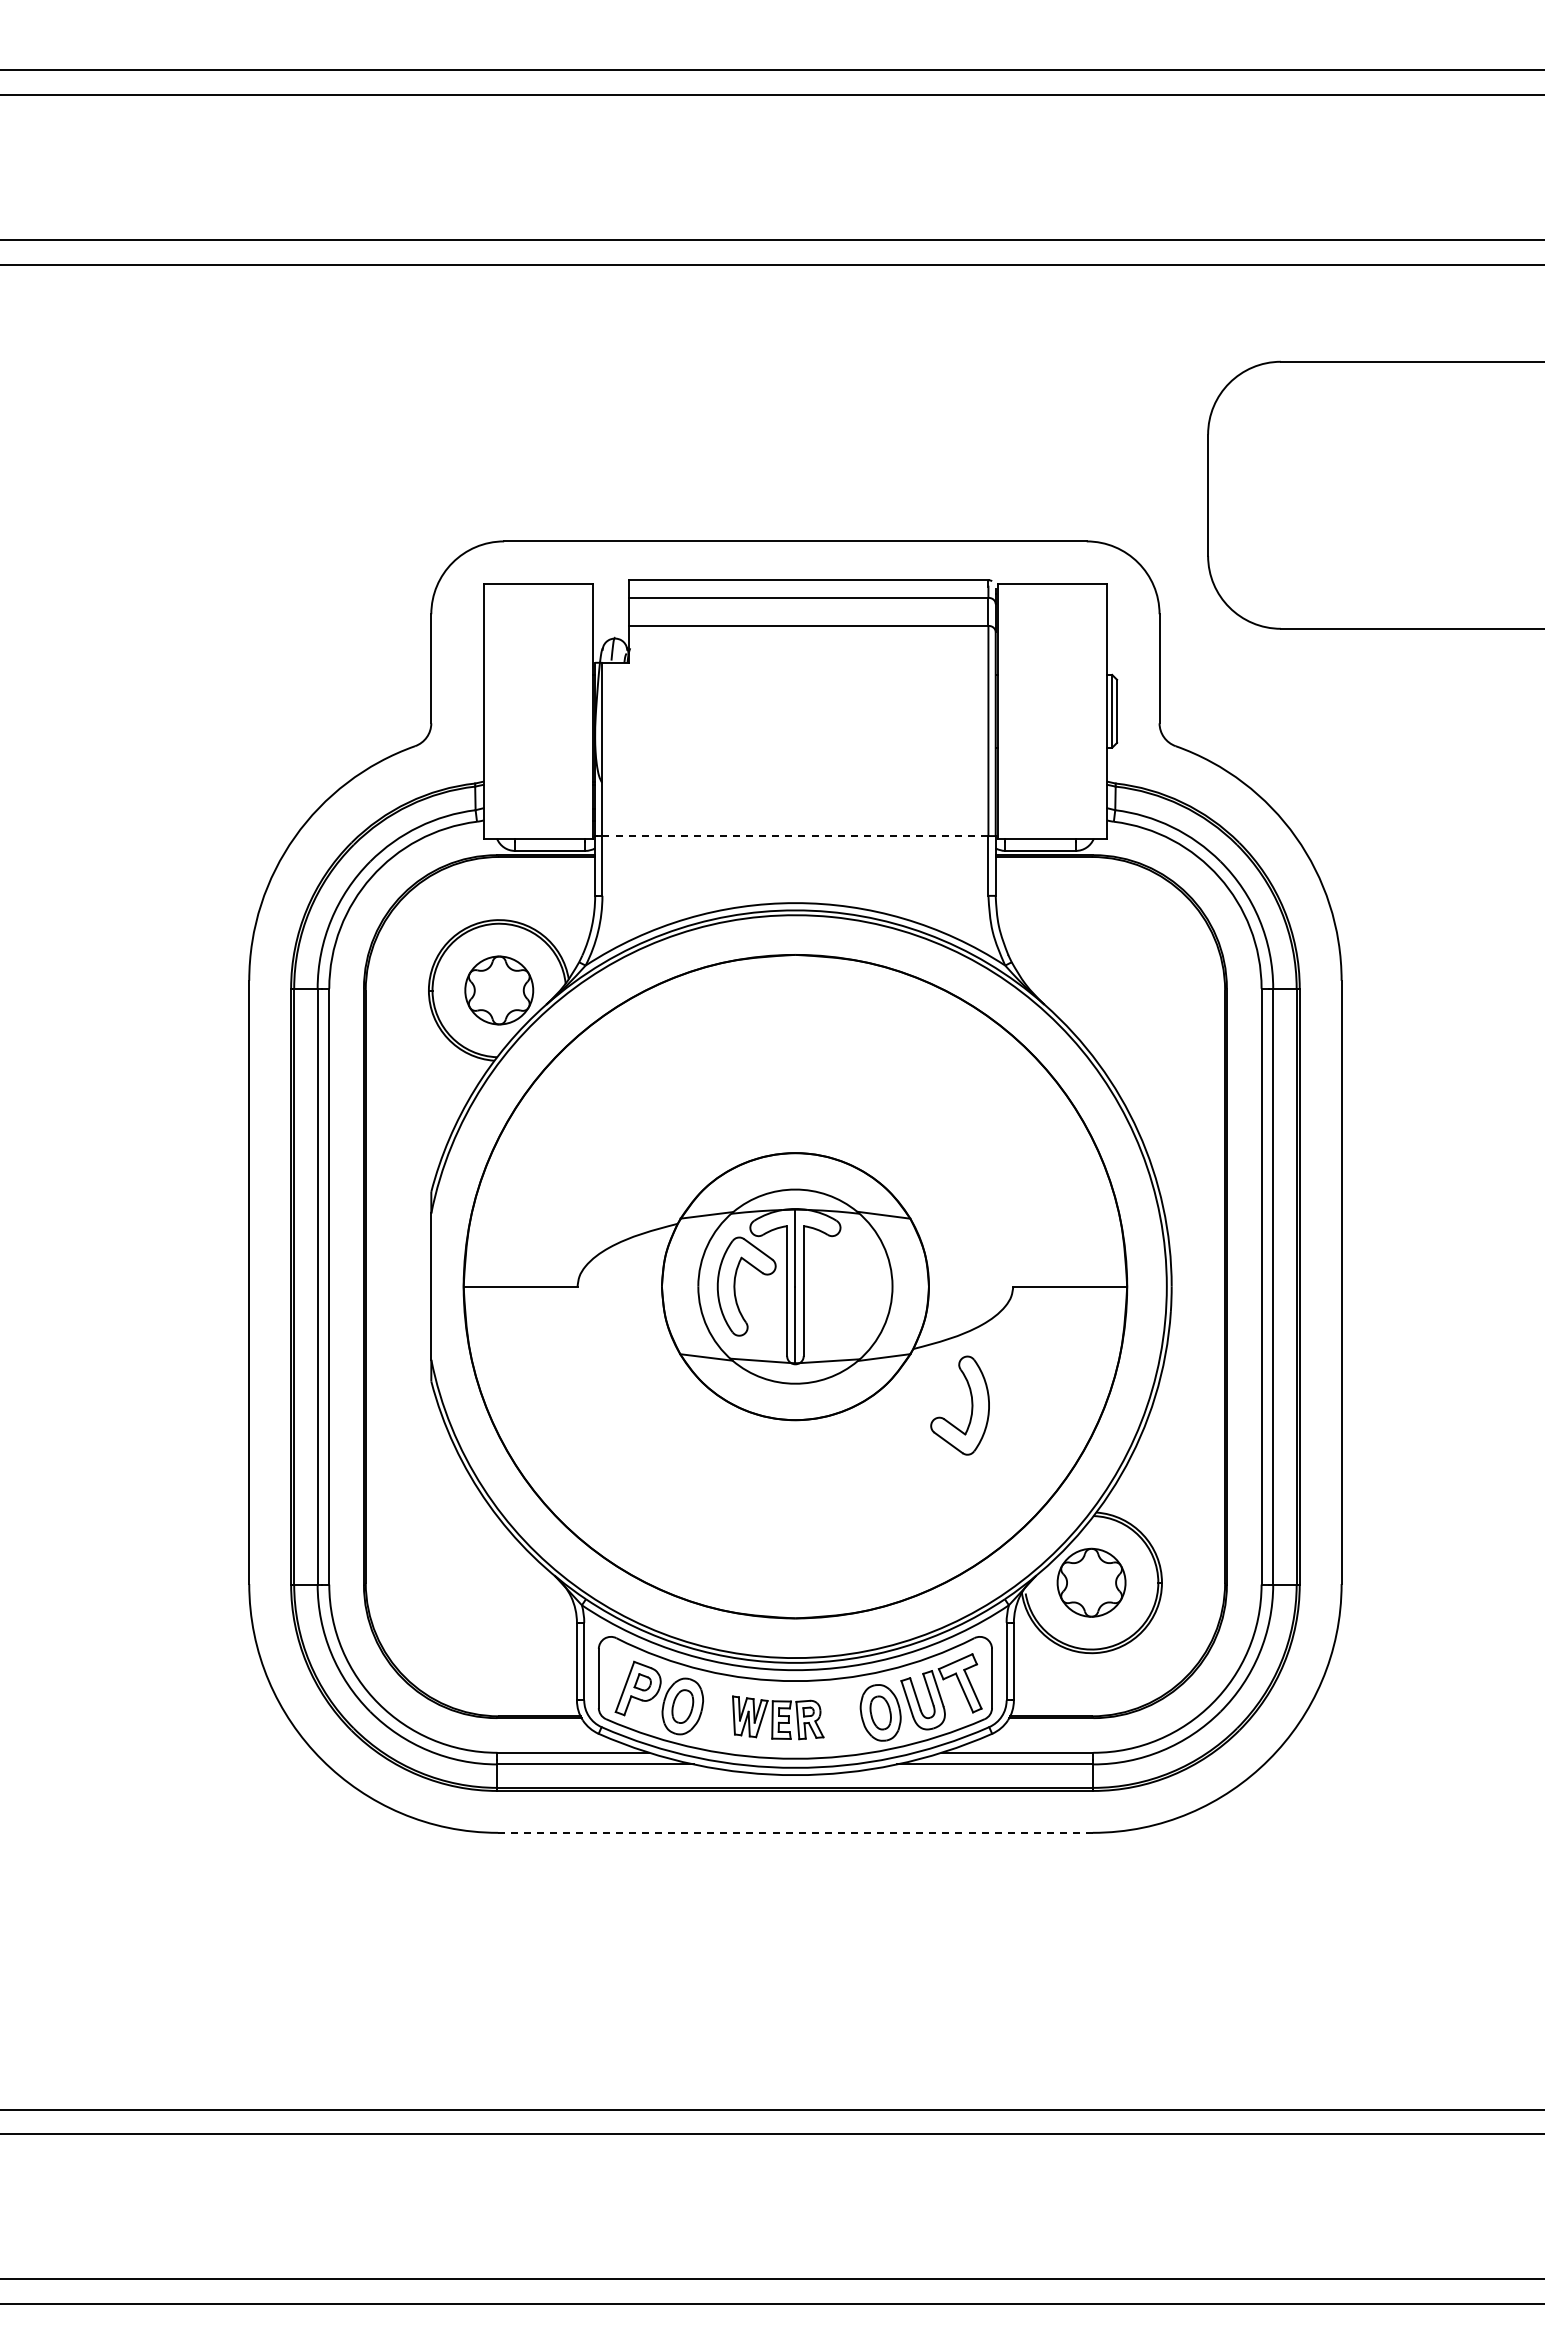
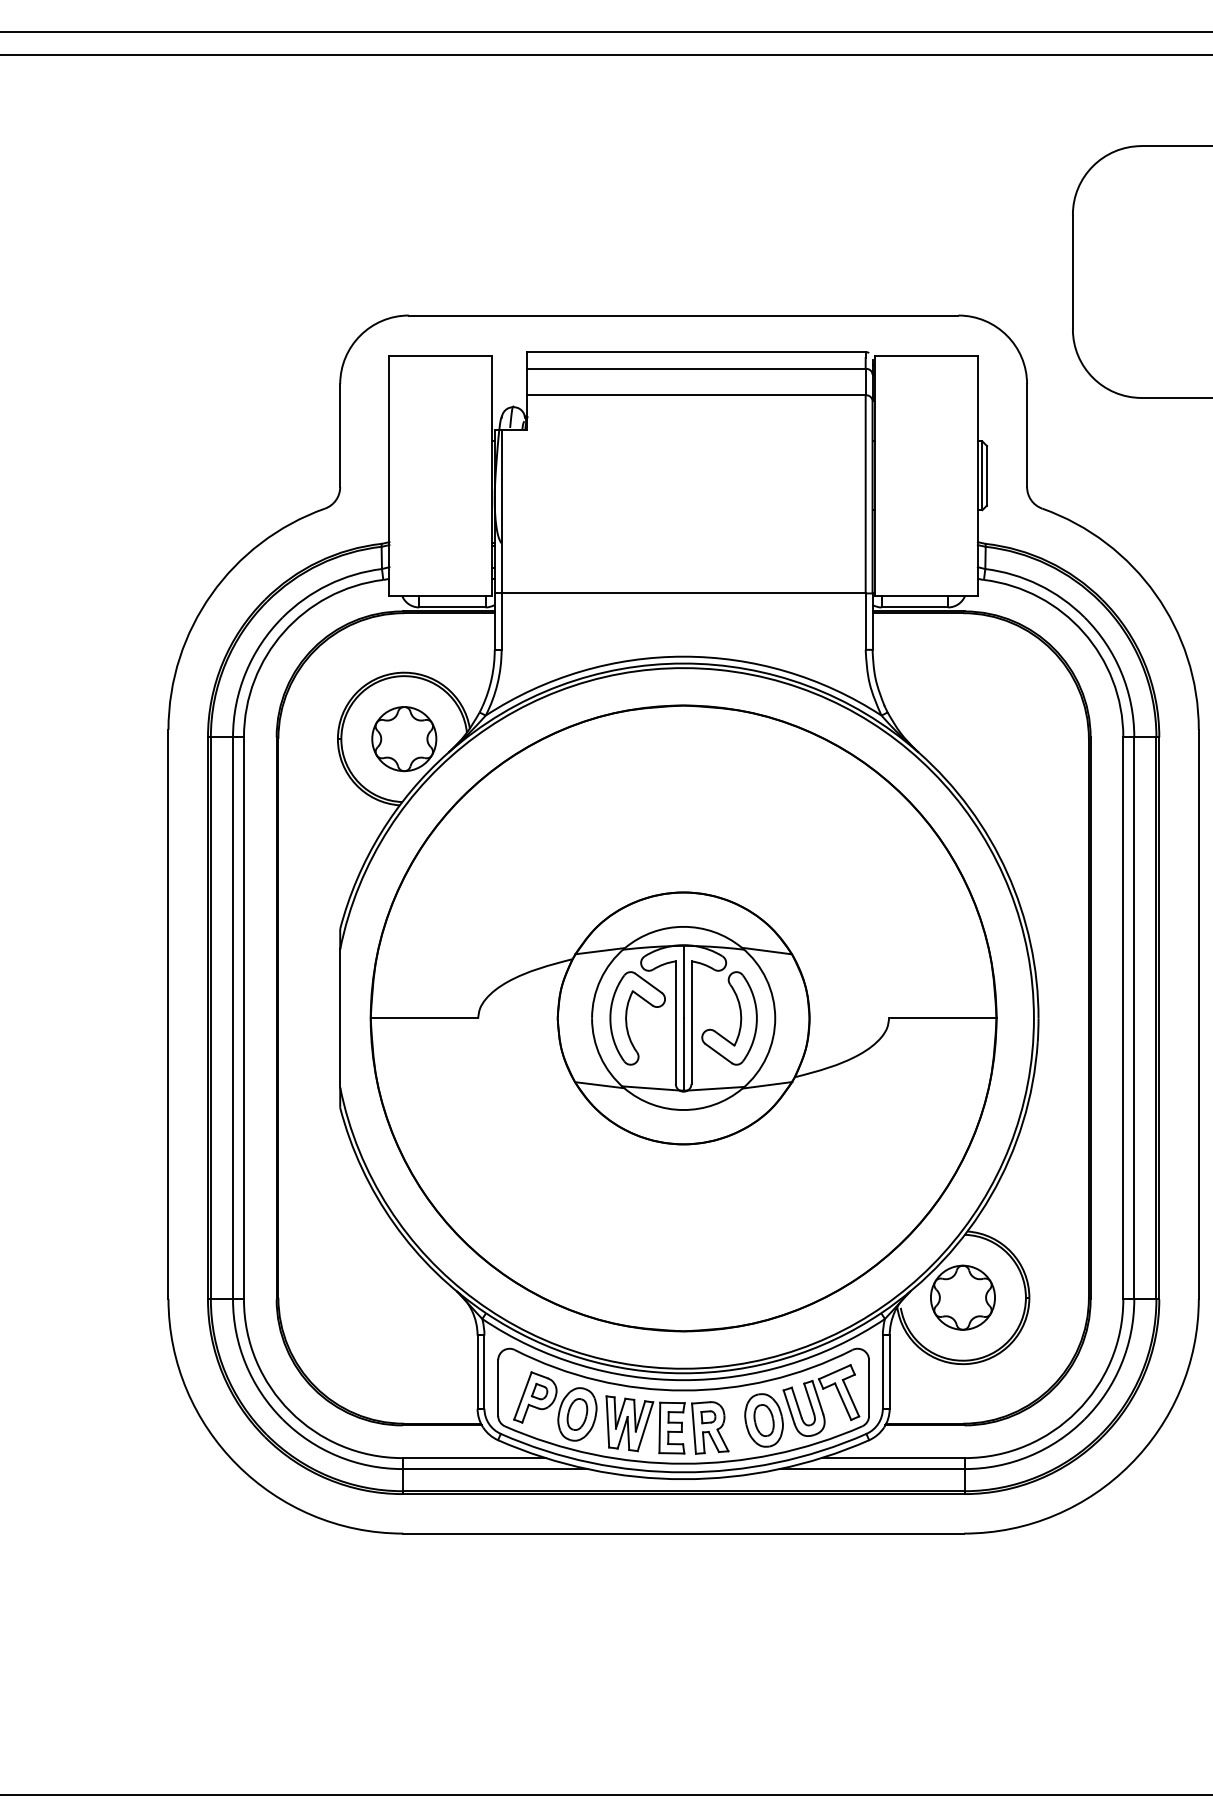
line: (795, 836) -> (683, 593), dashed -> solid
part: (971, 1405) -> (740, 1018), moved
part: (777, 1717) -> (666, 1424), size x1.43
line: (795, 1832) -> (683, 1533), dashed -> solid

